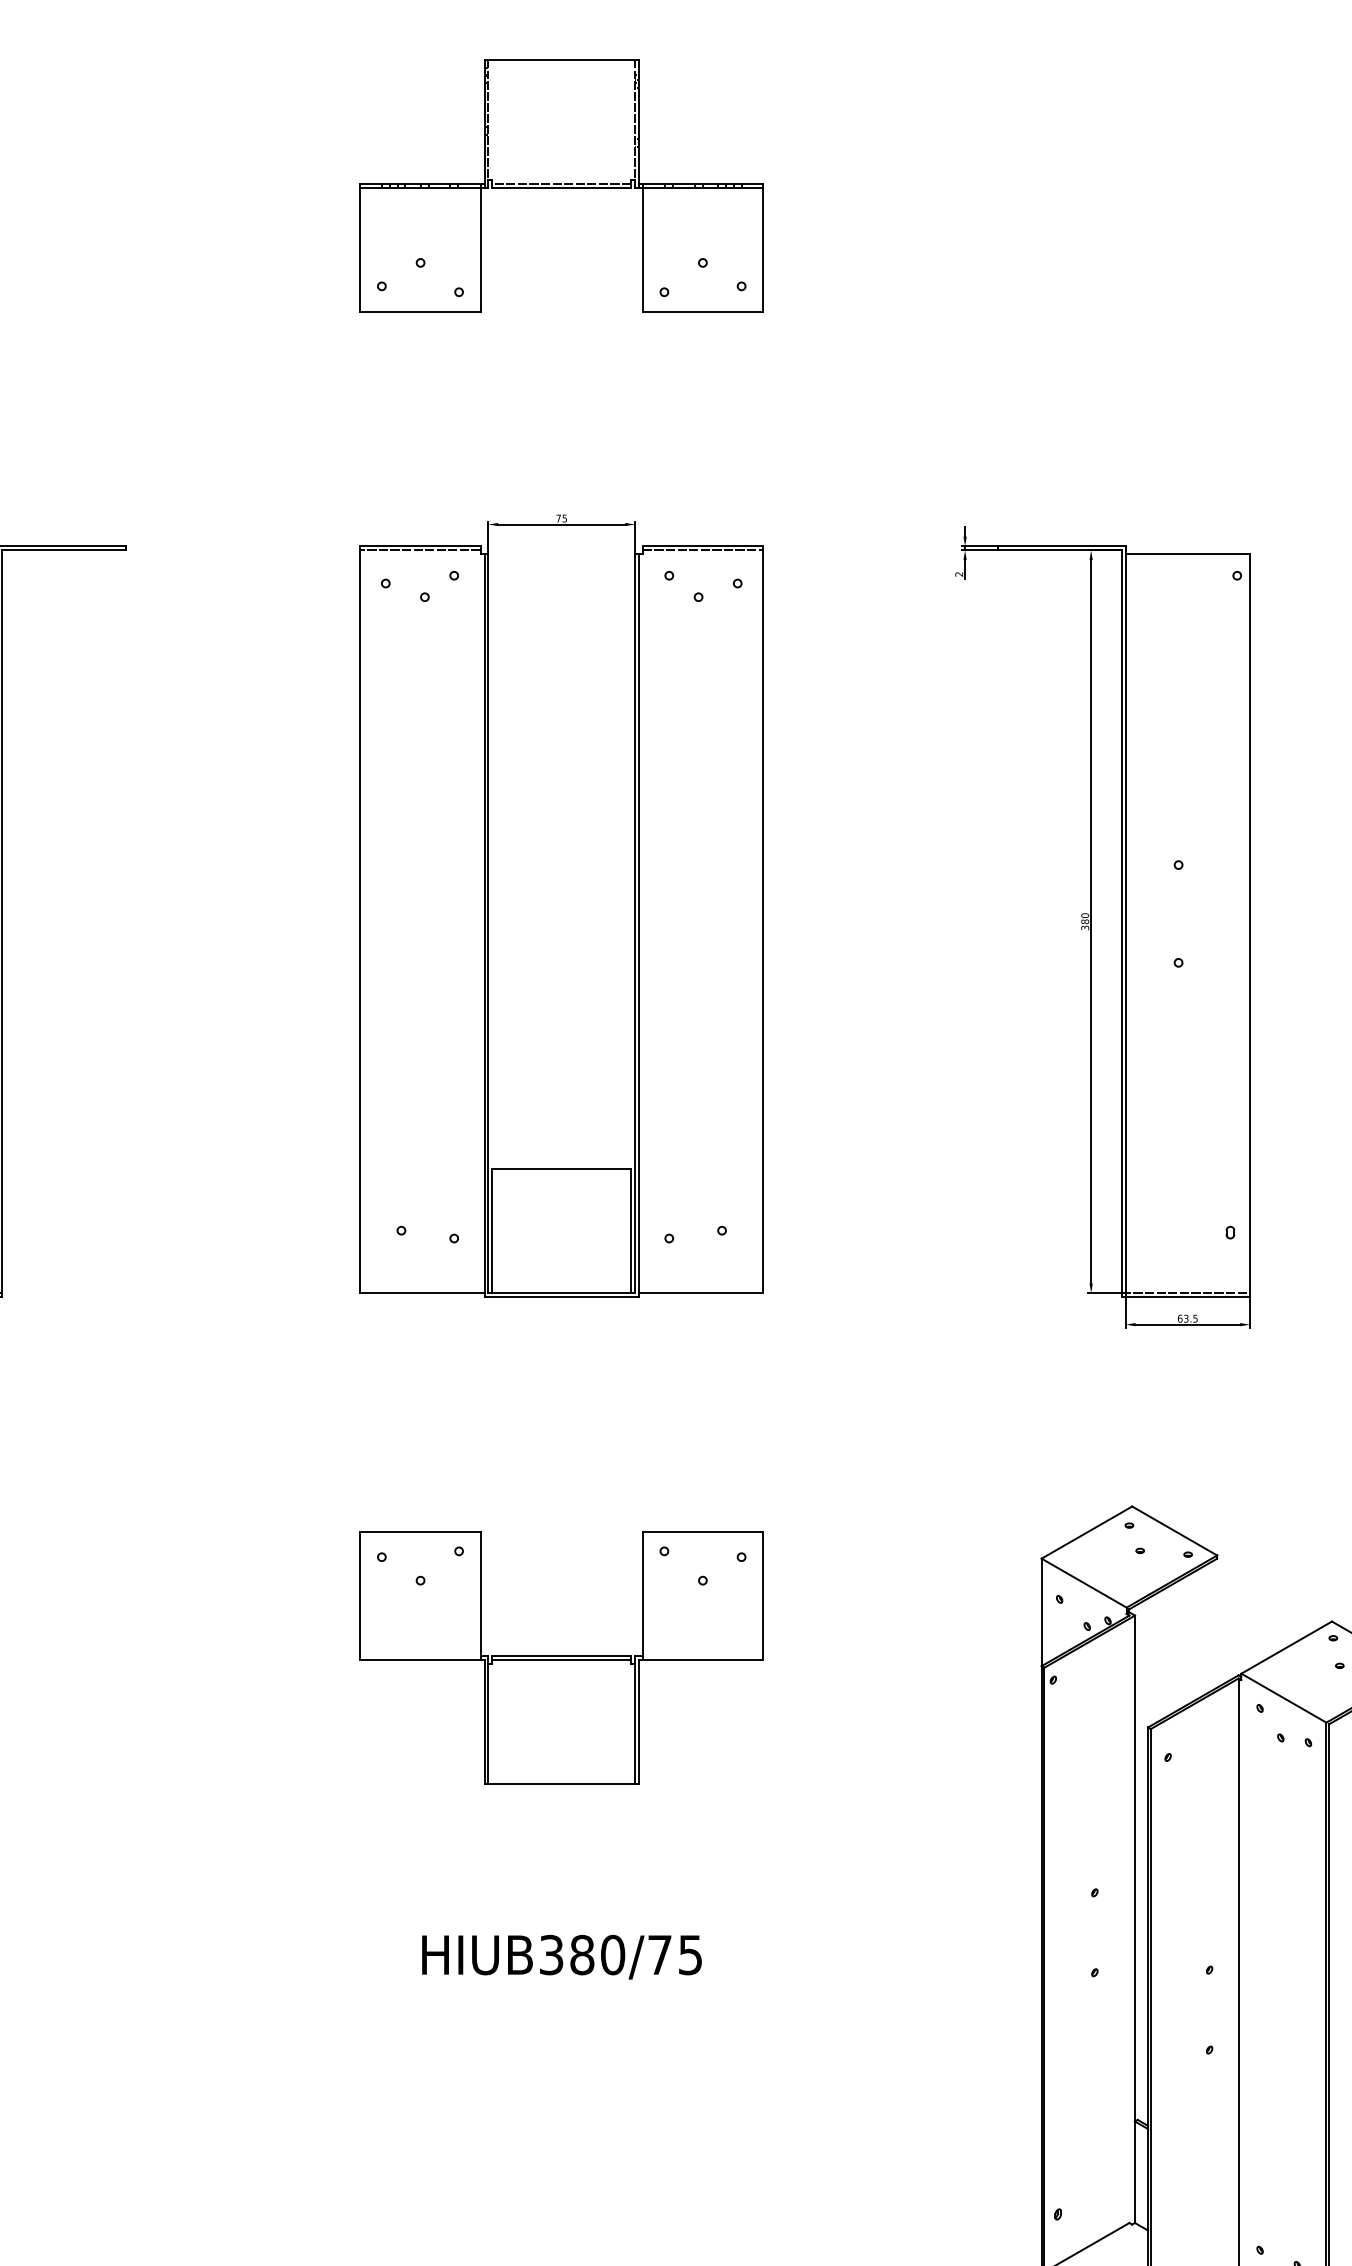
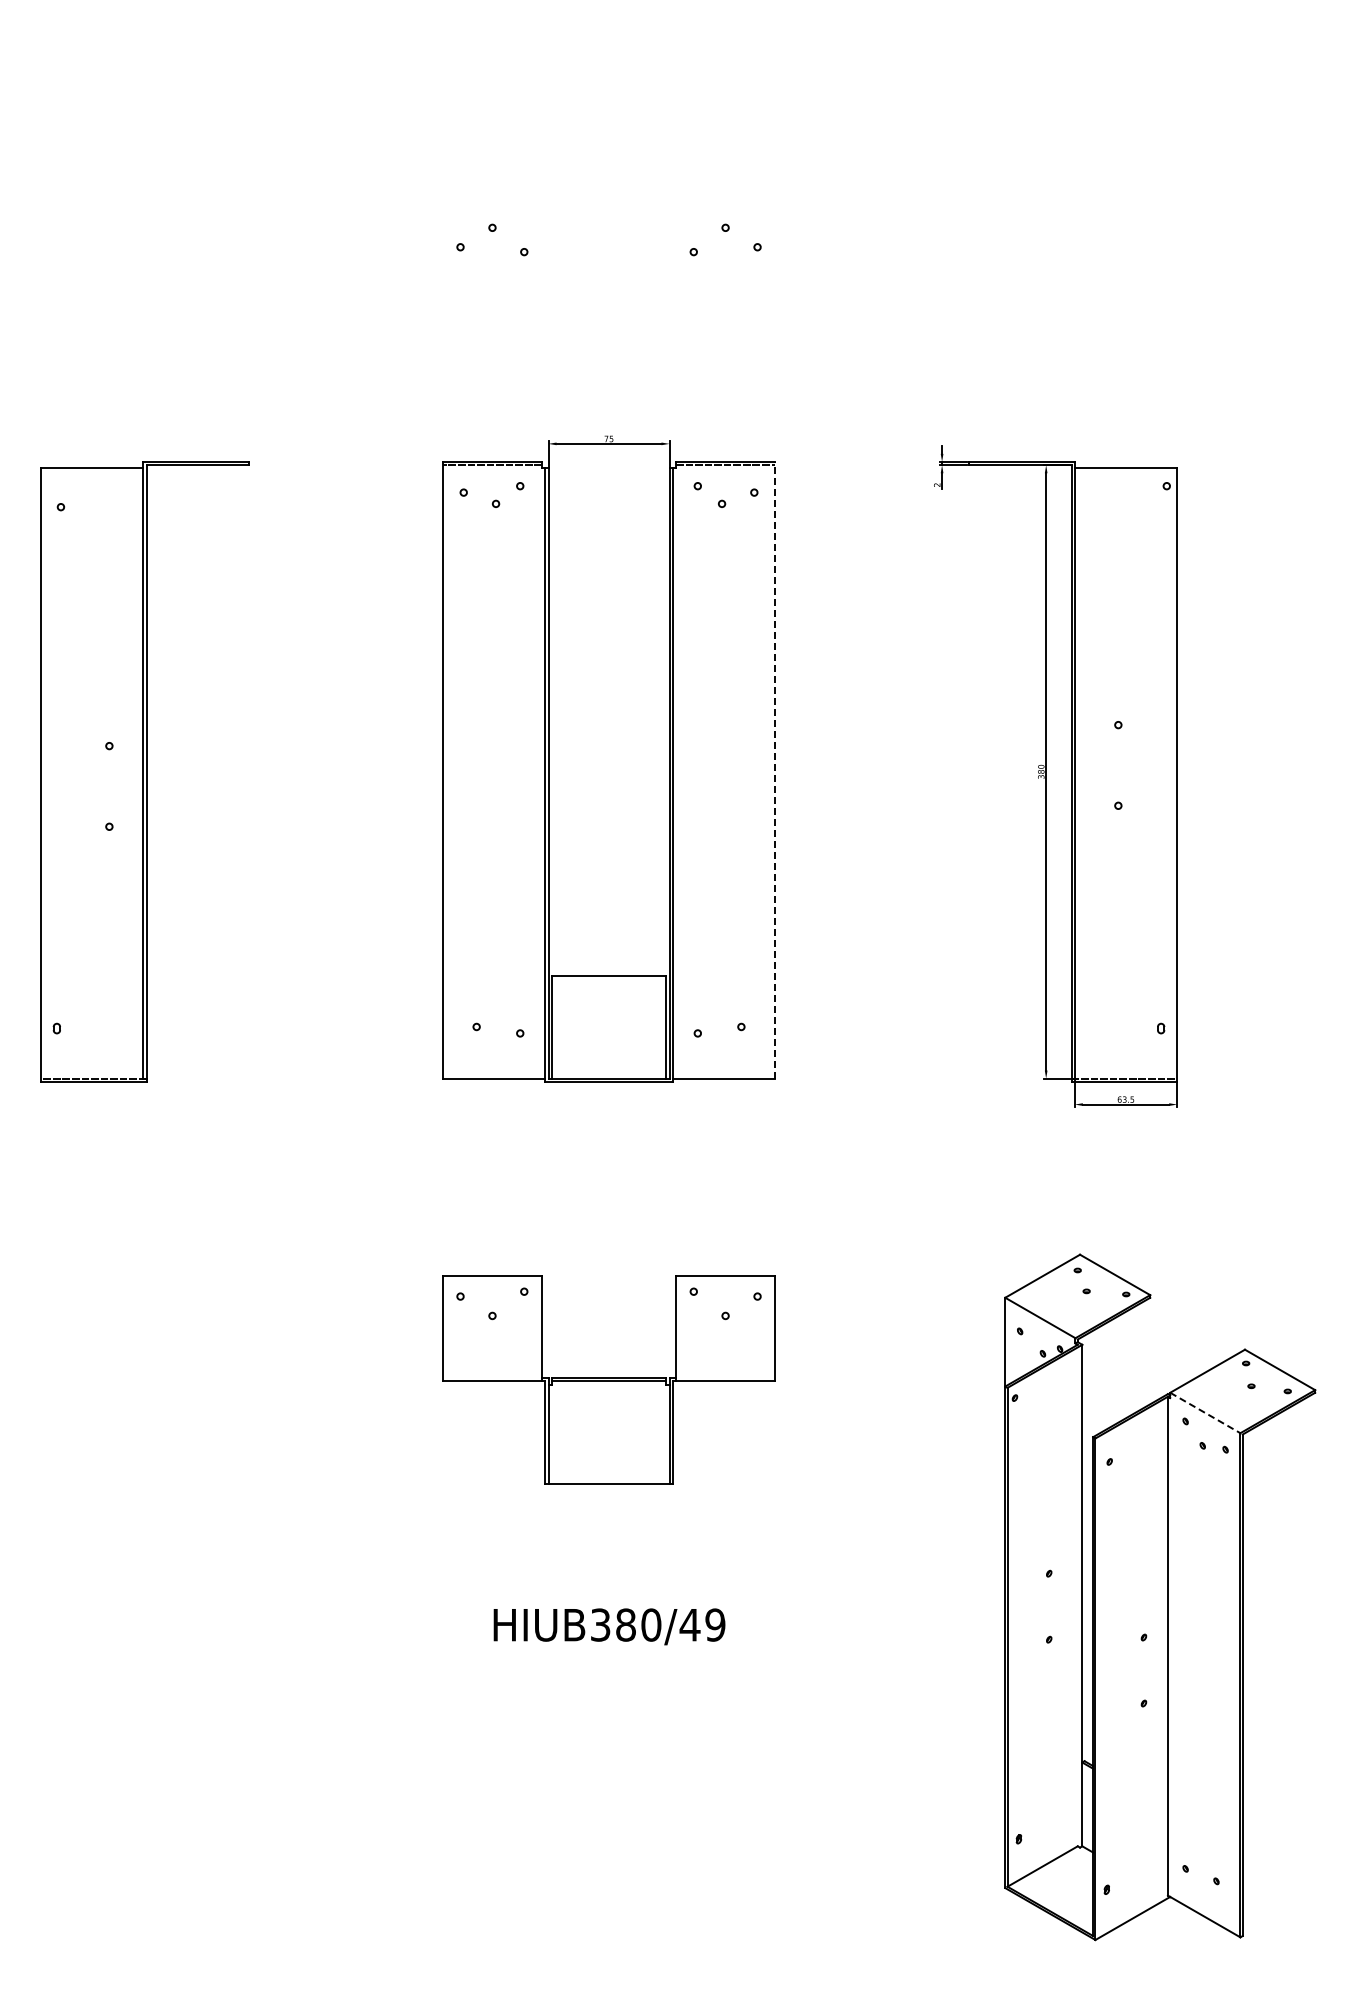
part: (561, 184) -> (608, 163), removed
line: (763, 918) -> (775, 769), solid -> dashed
line: (1284, 1697) -> (1205, 1412), solid -> dashed
text: (674, 1954) -> (702, 1624), HIUB380/75 -> HIUB380/49

